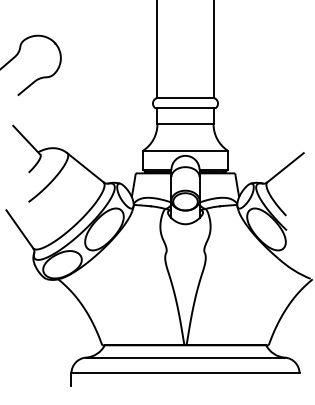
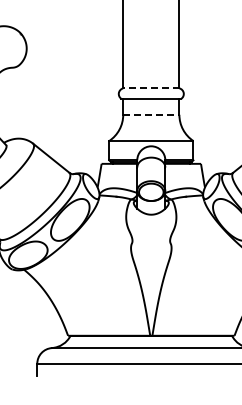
line: (185, 97) -> (151, 87), solid -> dashed
line: (185, 124) -> (151, 114), solid -> dashed

